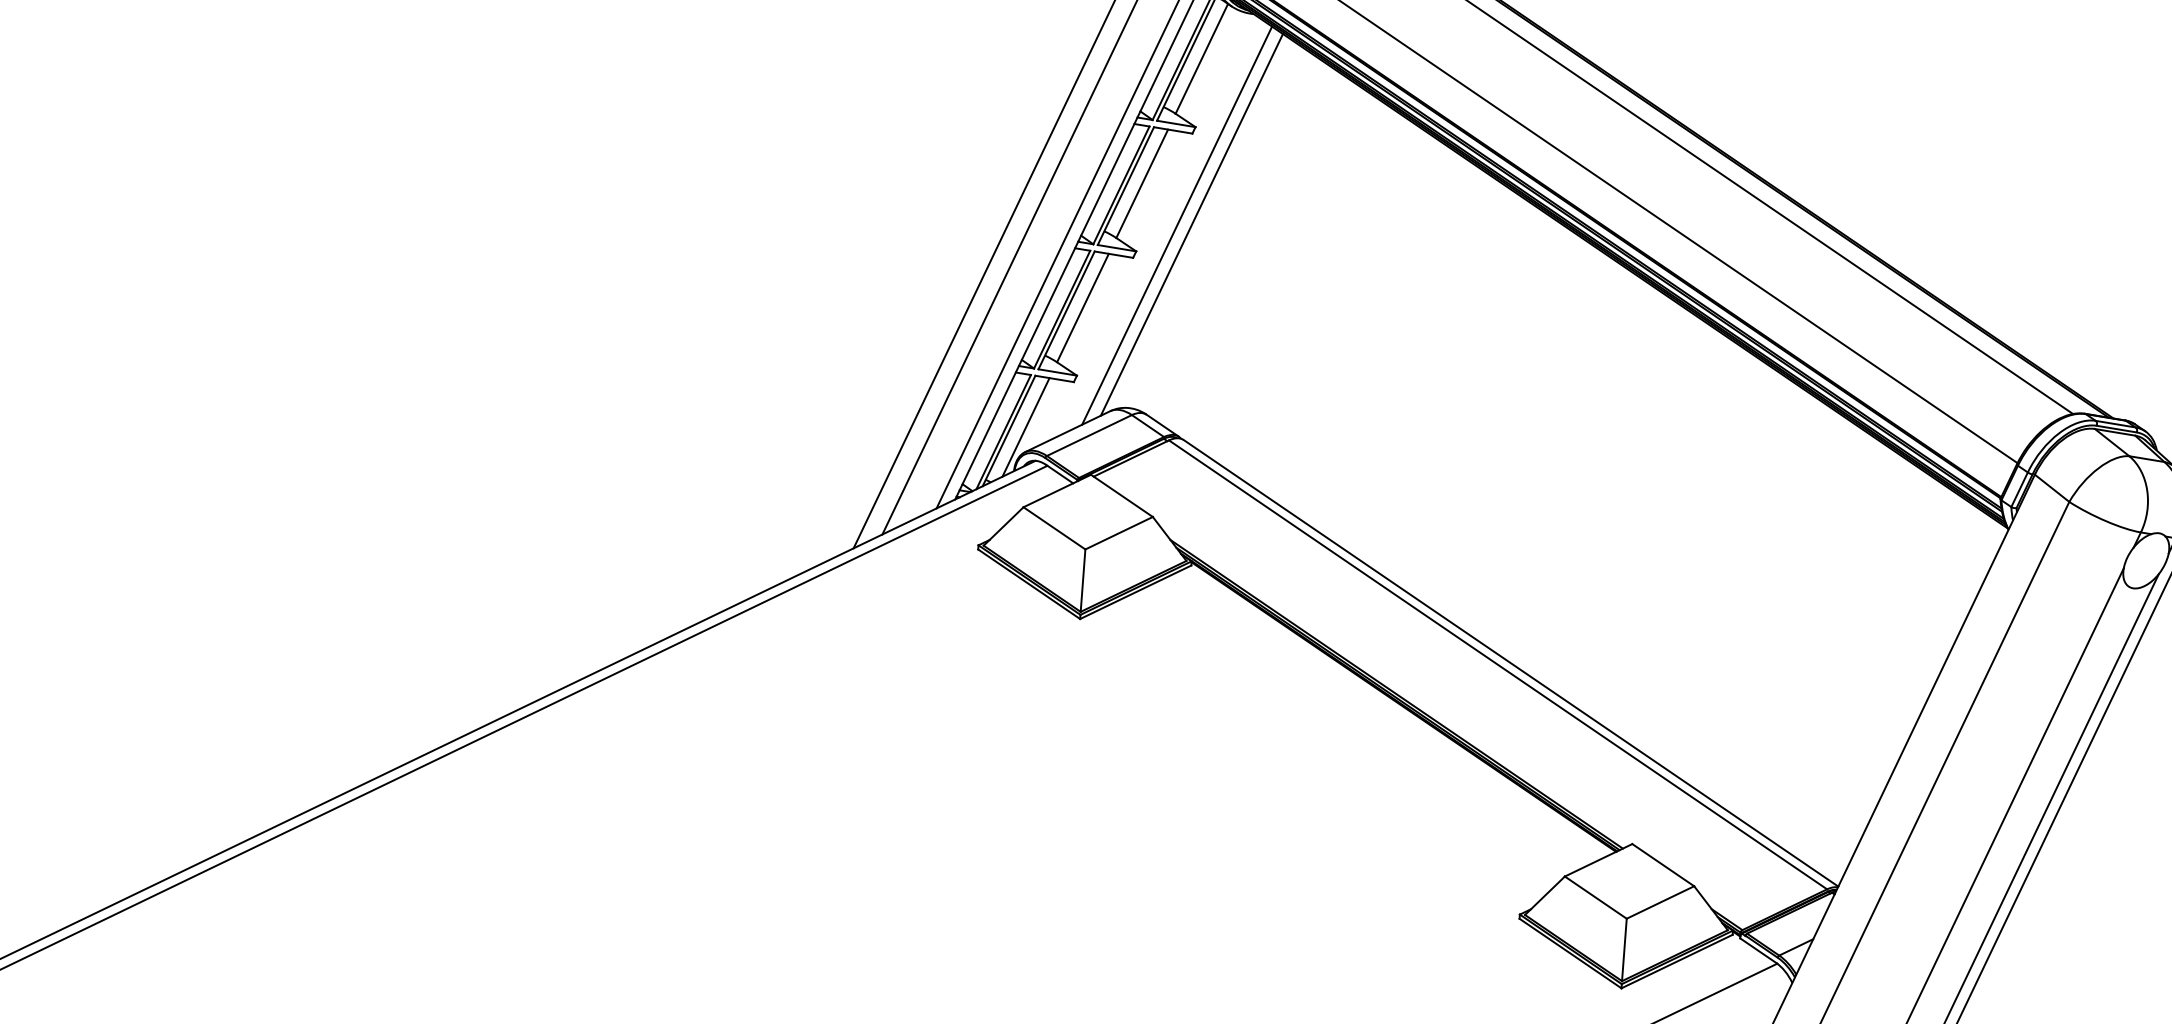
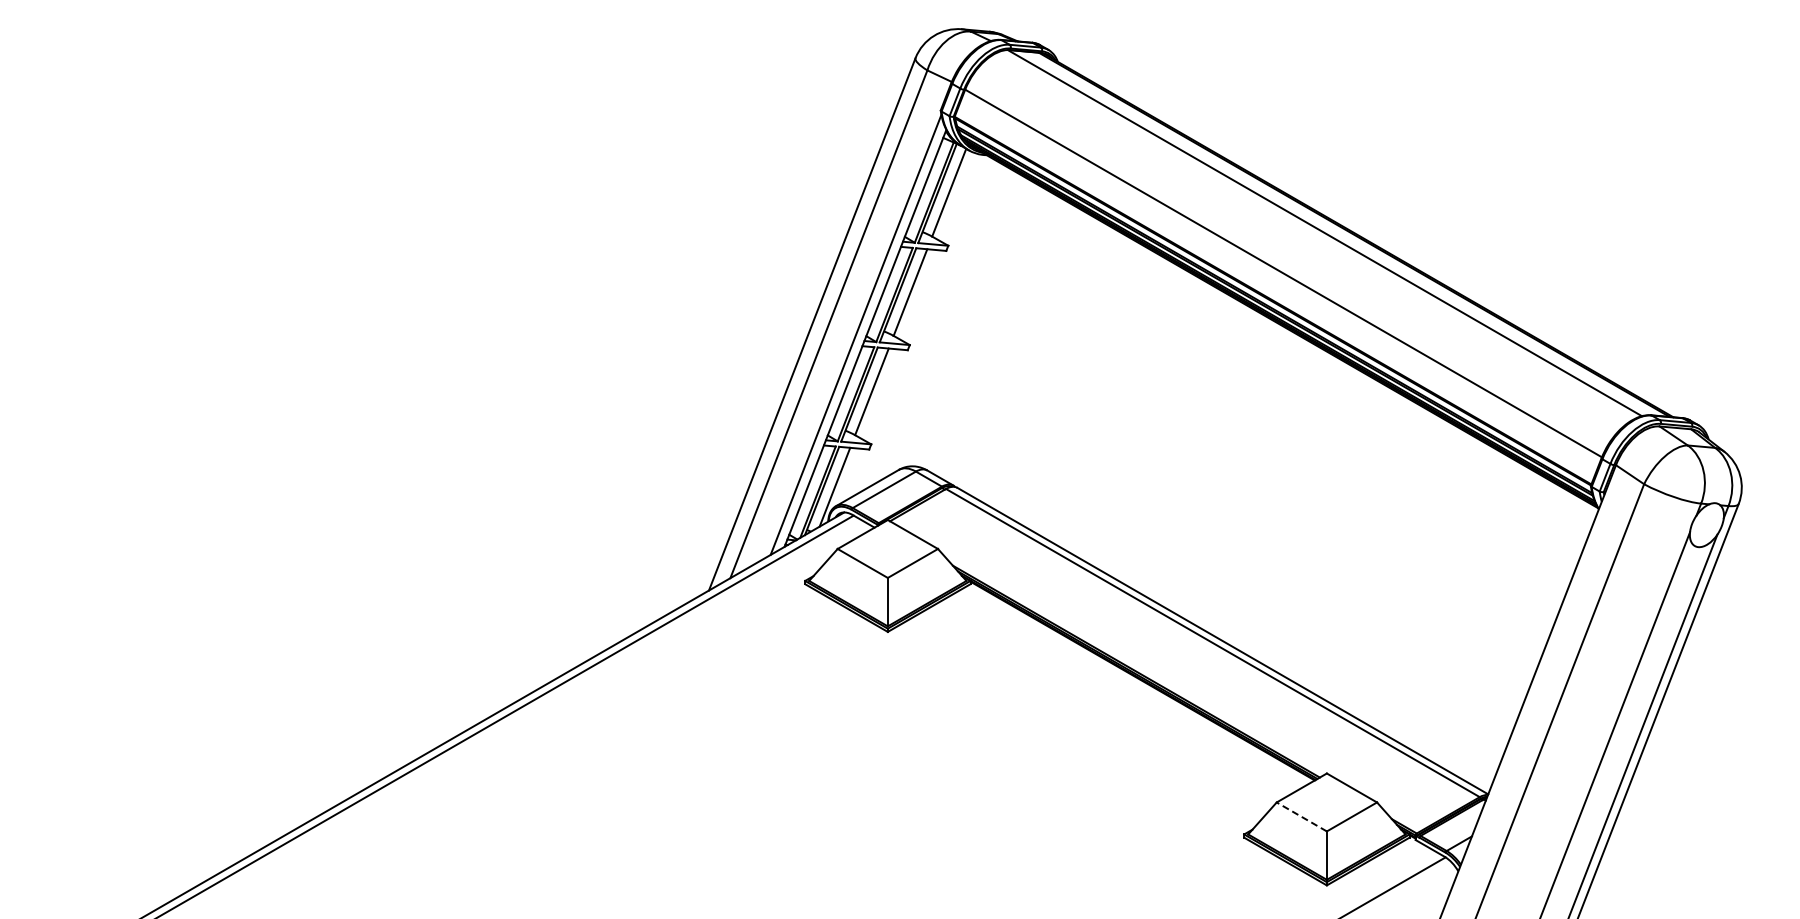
line: (1192, 223) -> (951, 320), removed
line: (1176, 225) -> (939, 322), removed
line: (1595, 897) -> (1301, 816), solid -> dashed

